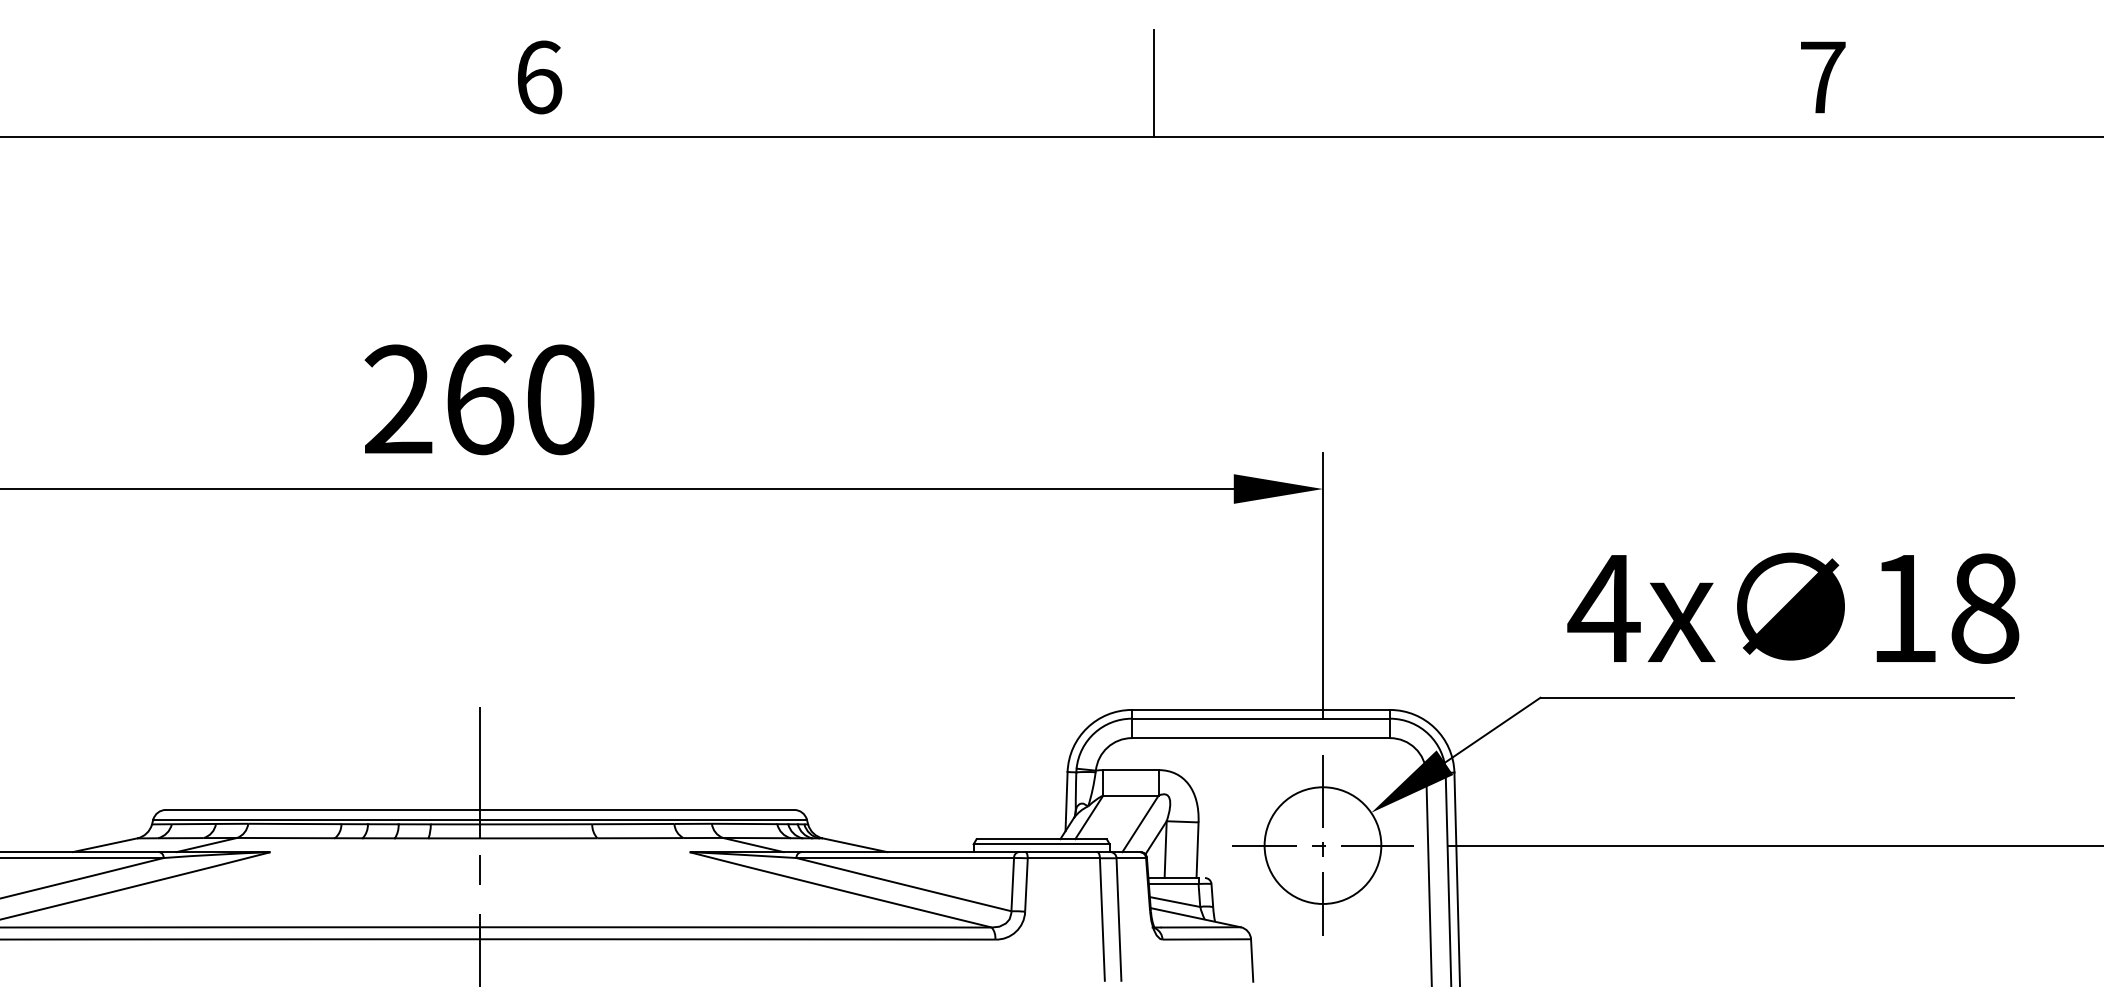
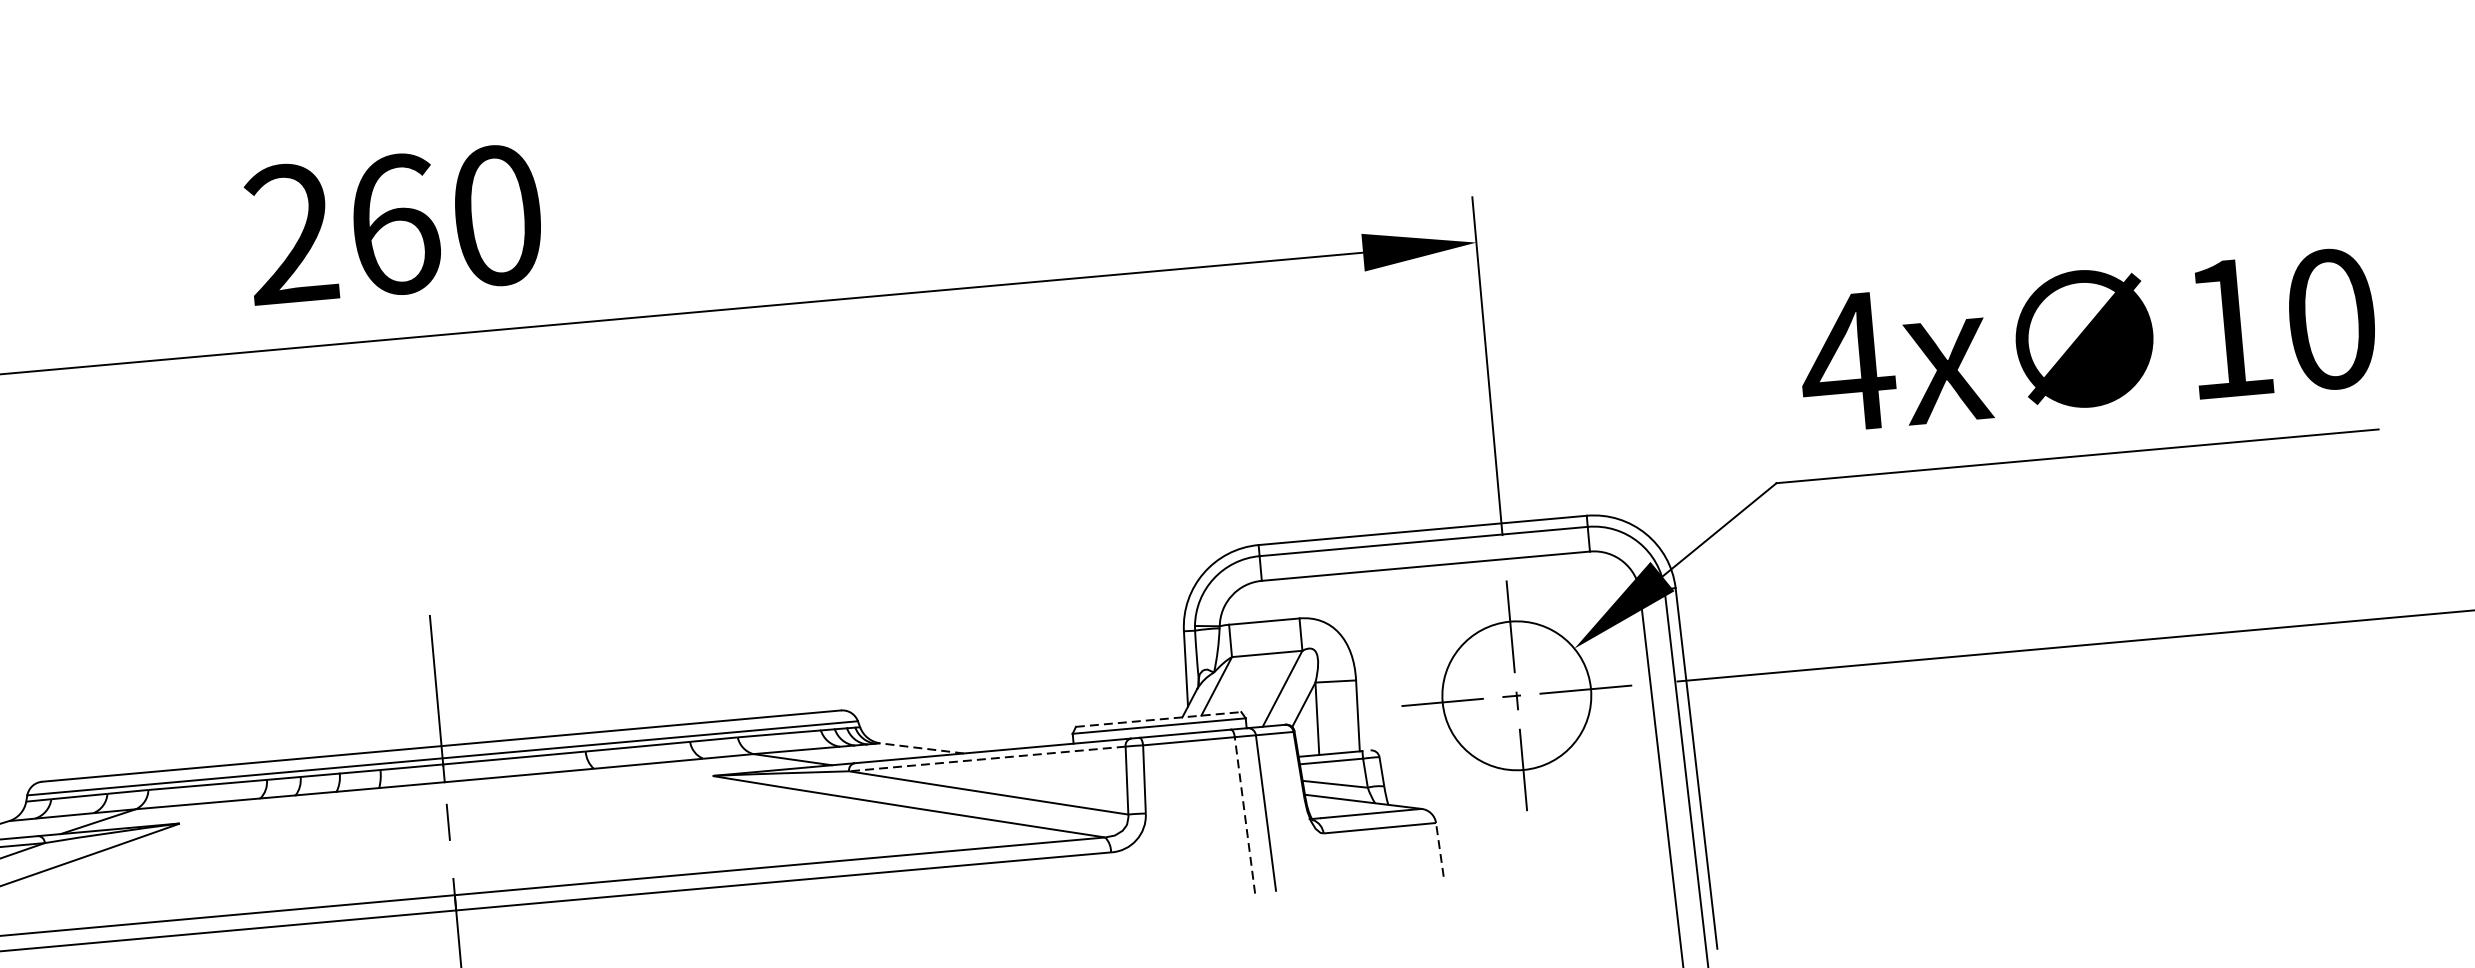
text: (1985, 608) -> (2331, 319), 18 -> 10
line: (1042, 839) -> (1159, 719), solid -> dashed
line: (854, 845) -> (921, 748), solid -> dashed
line: (905, 858) -> (987, 759), solid -> dashed
line: (1102, 919) -> (1245, 814), solid -> dashed
line: (1252, 960) -> (1440, 849), solid -> dashed

